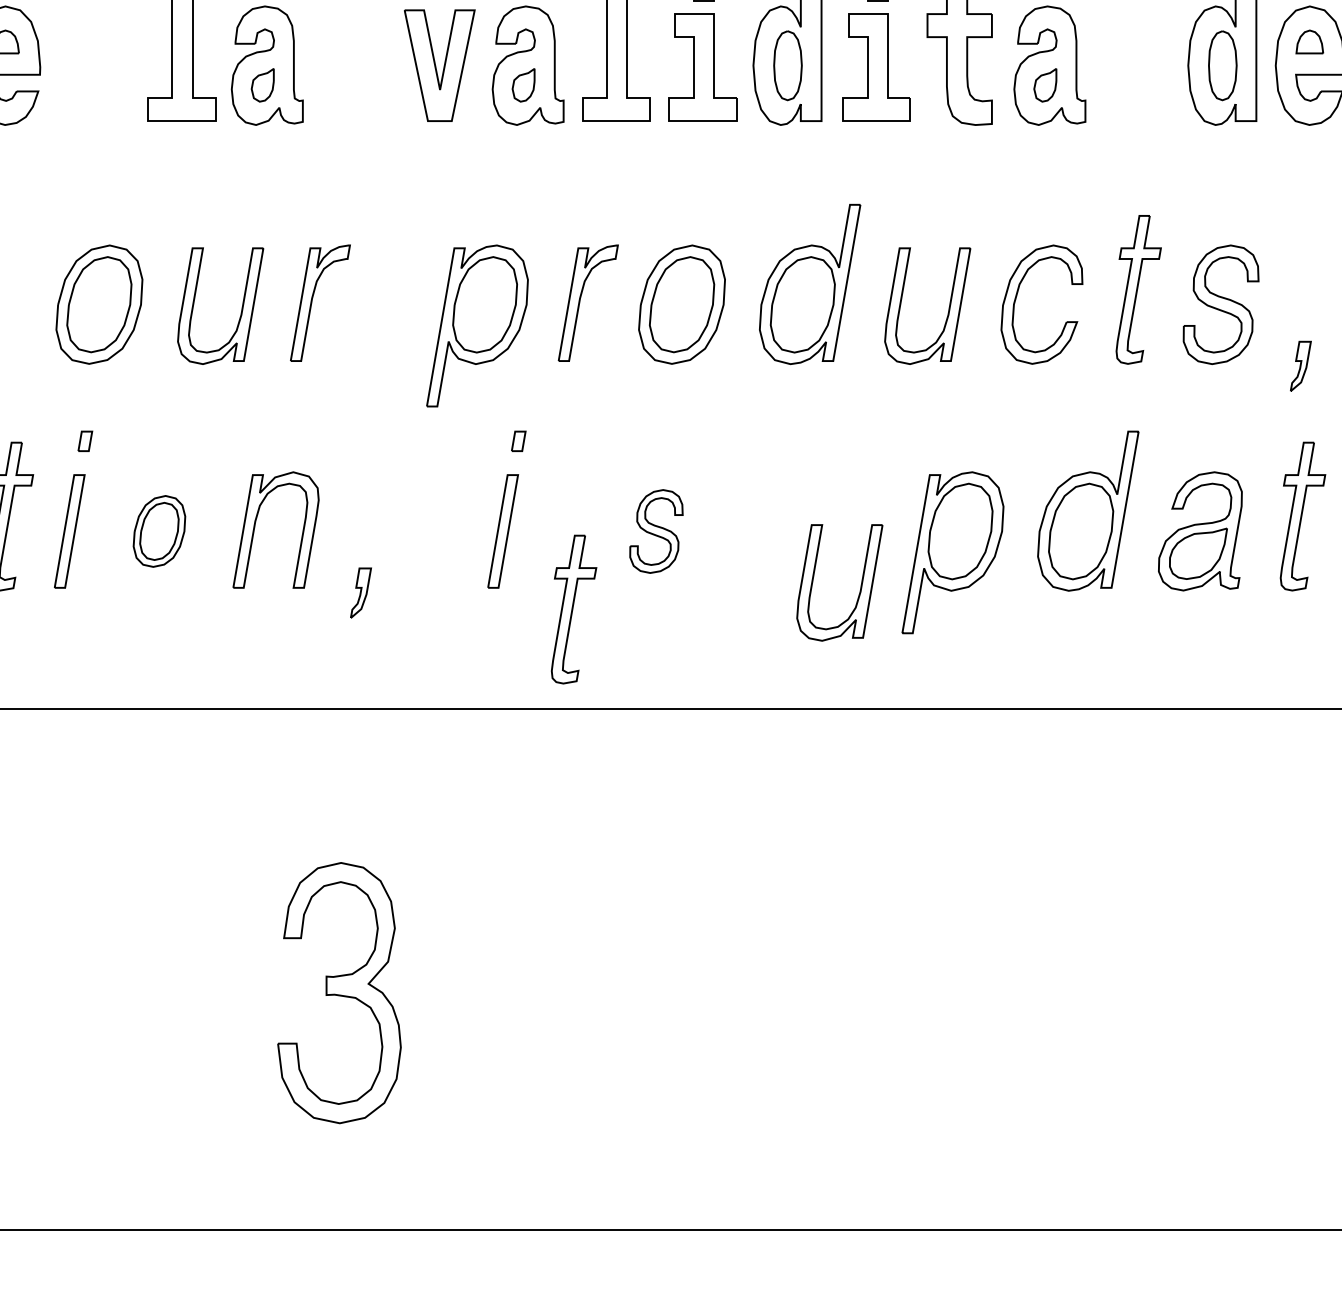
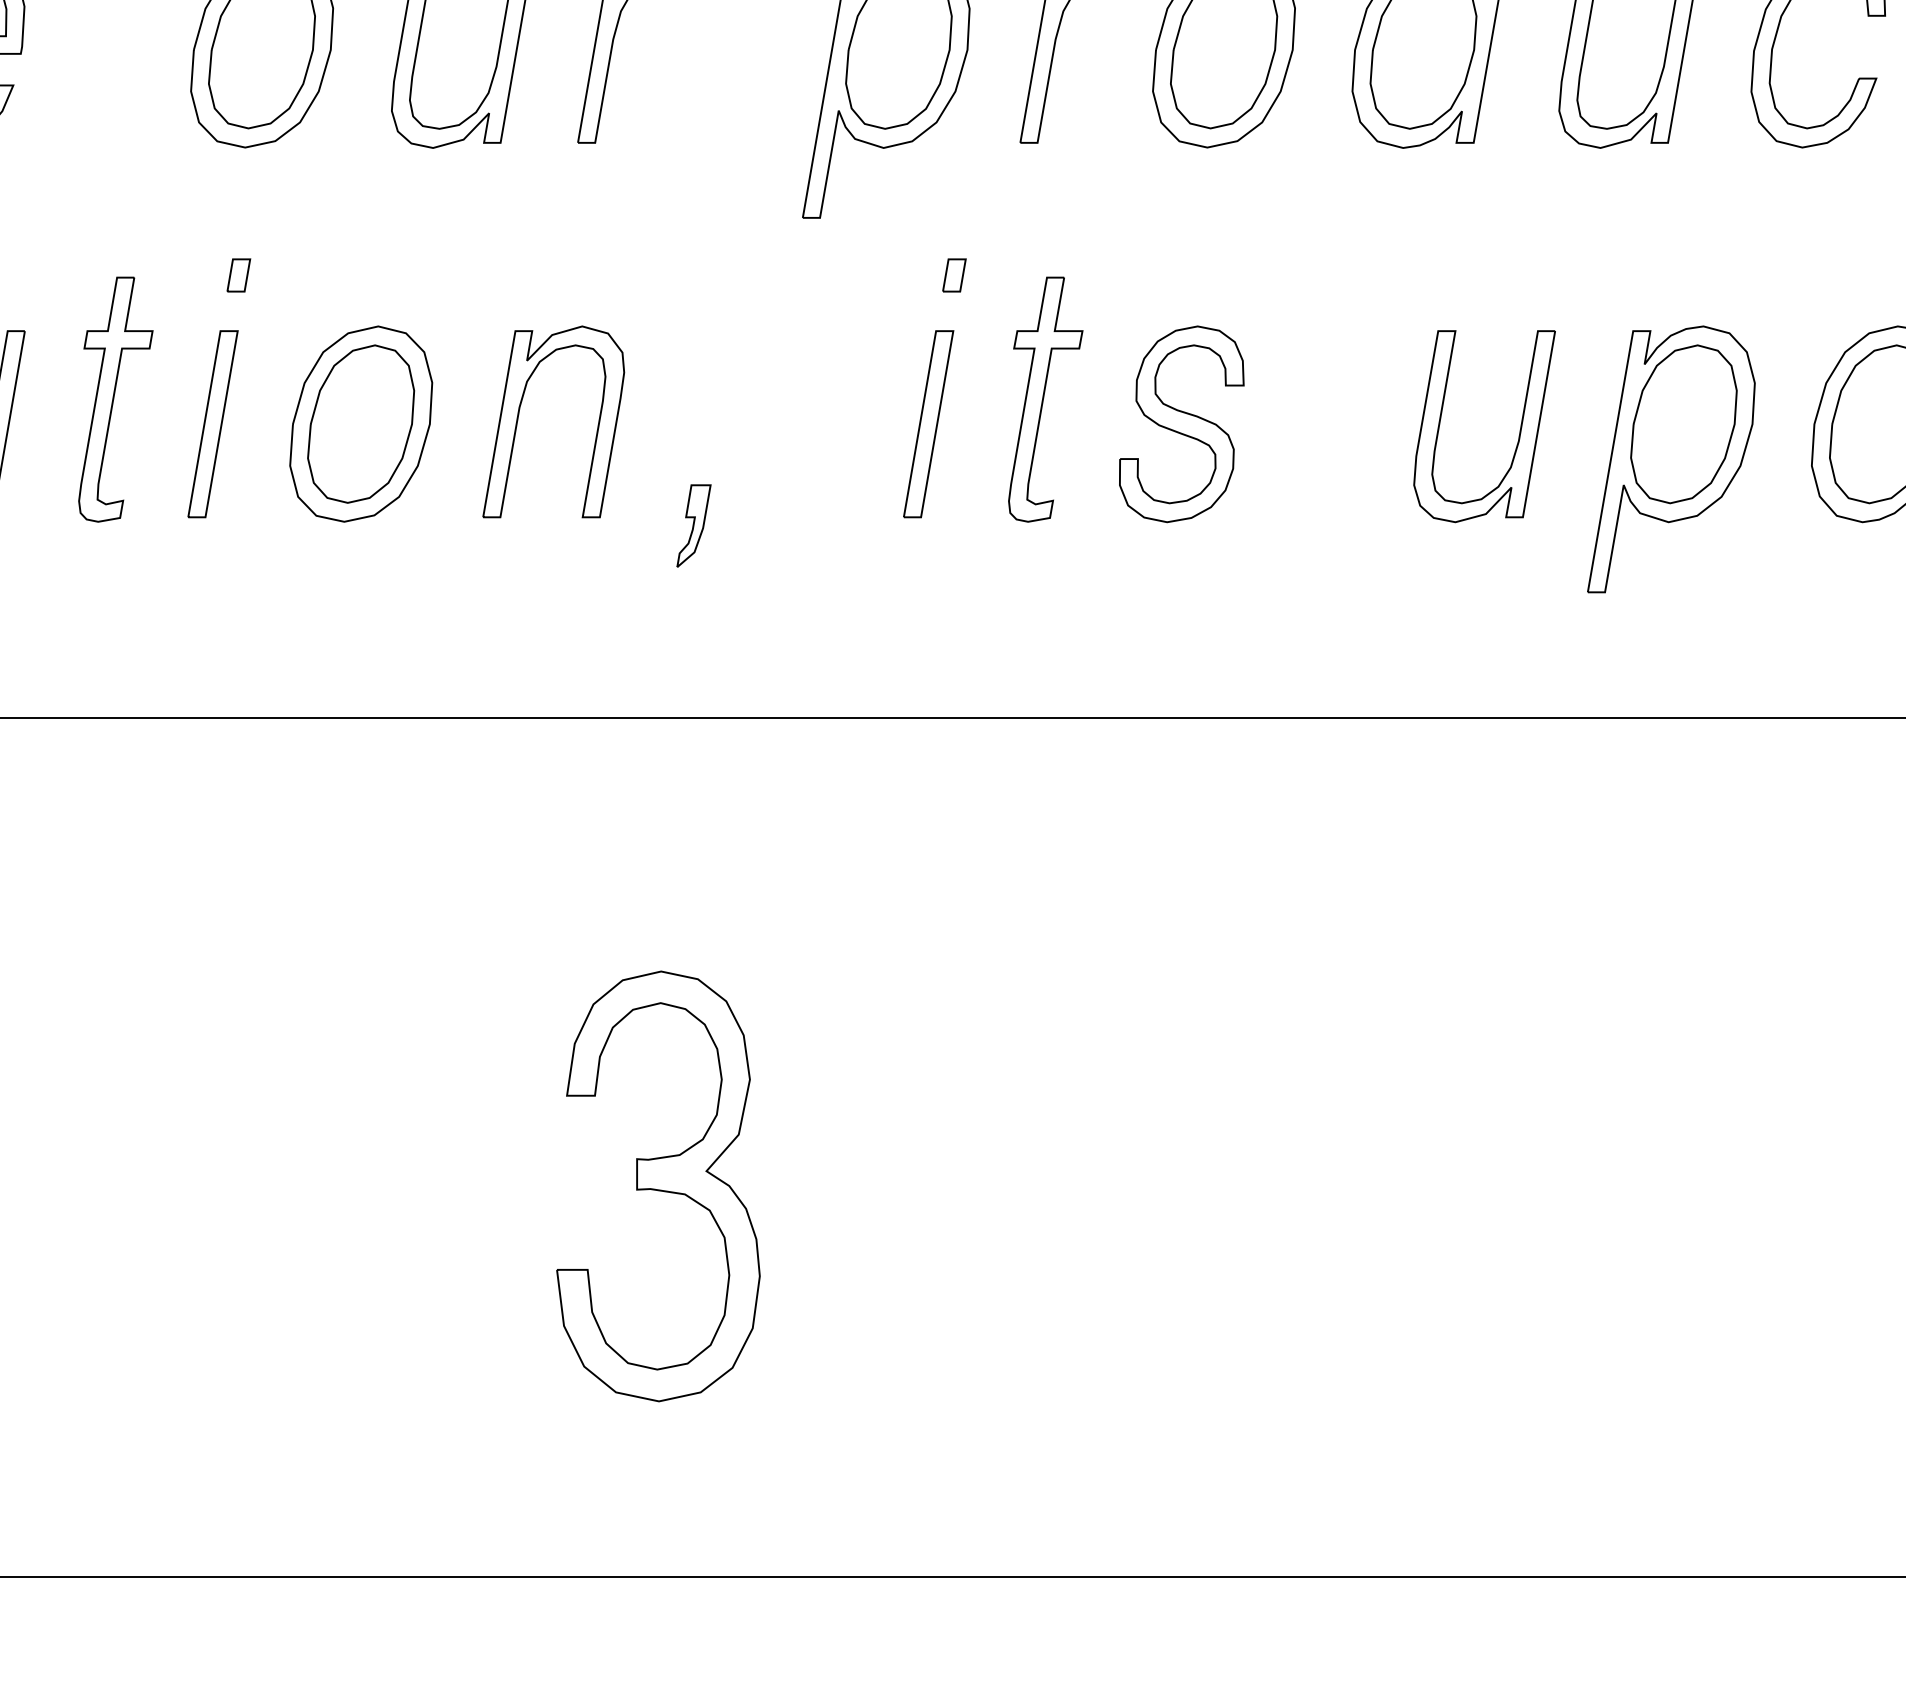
part: (159, 531) -> (361, 424), size x1.67
part: (656, 531) -> (1181, 424), size x1.43
part: (860, 585) -> (1518, 430), moved
part: (573, 609) -> (1044, 399), moved

